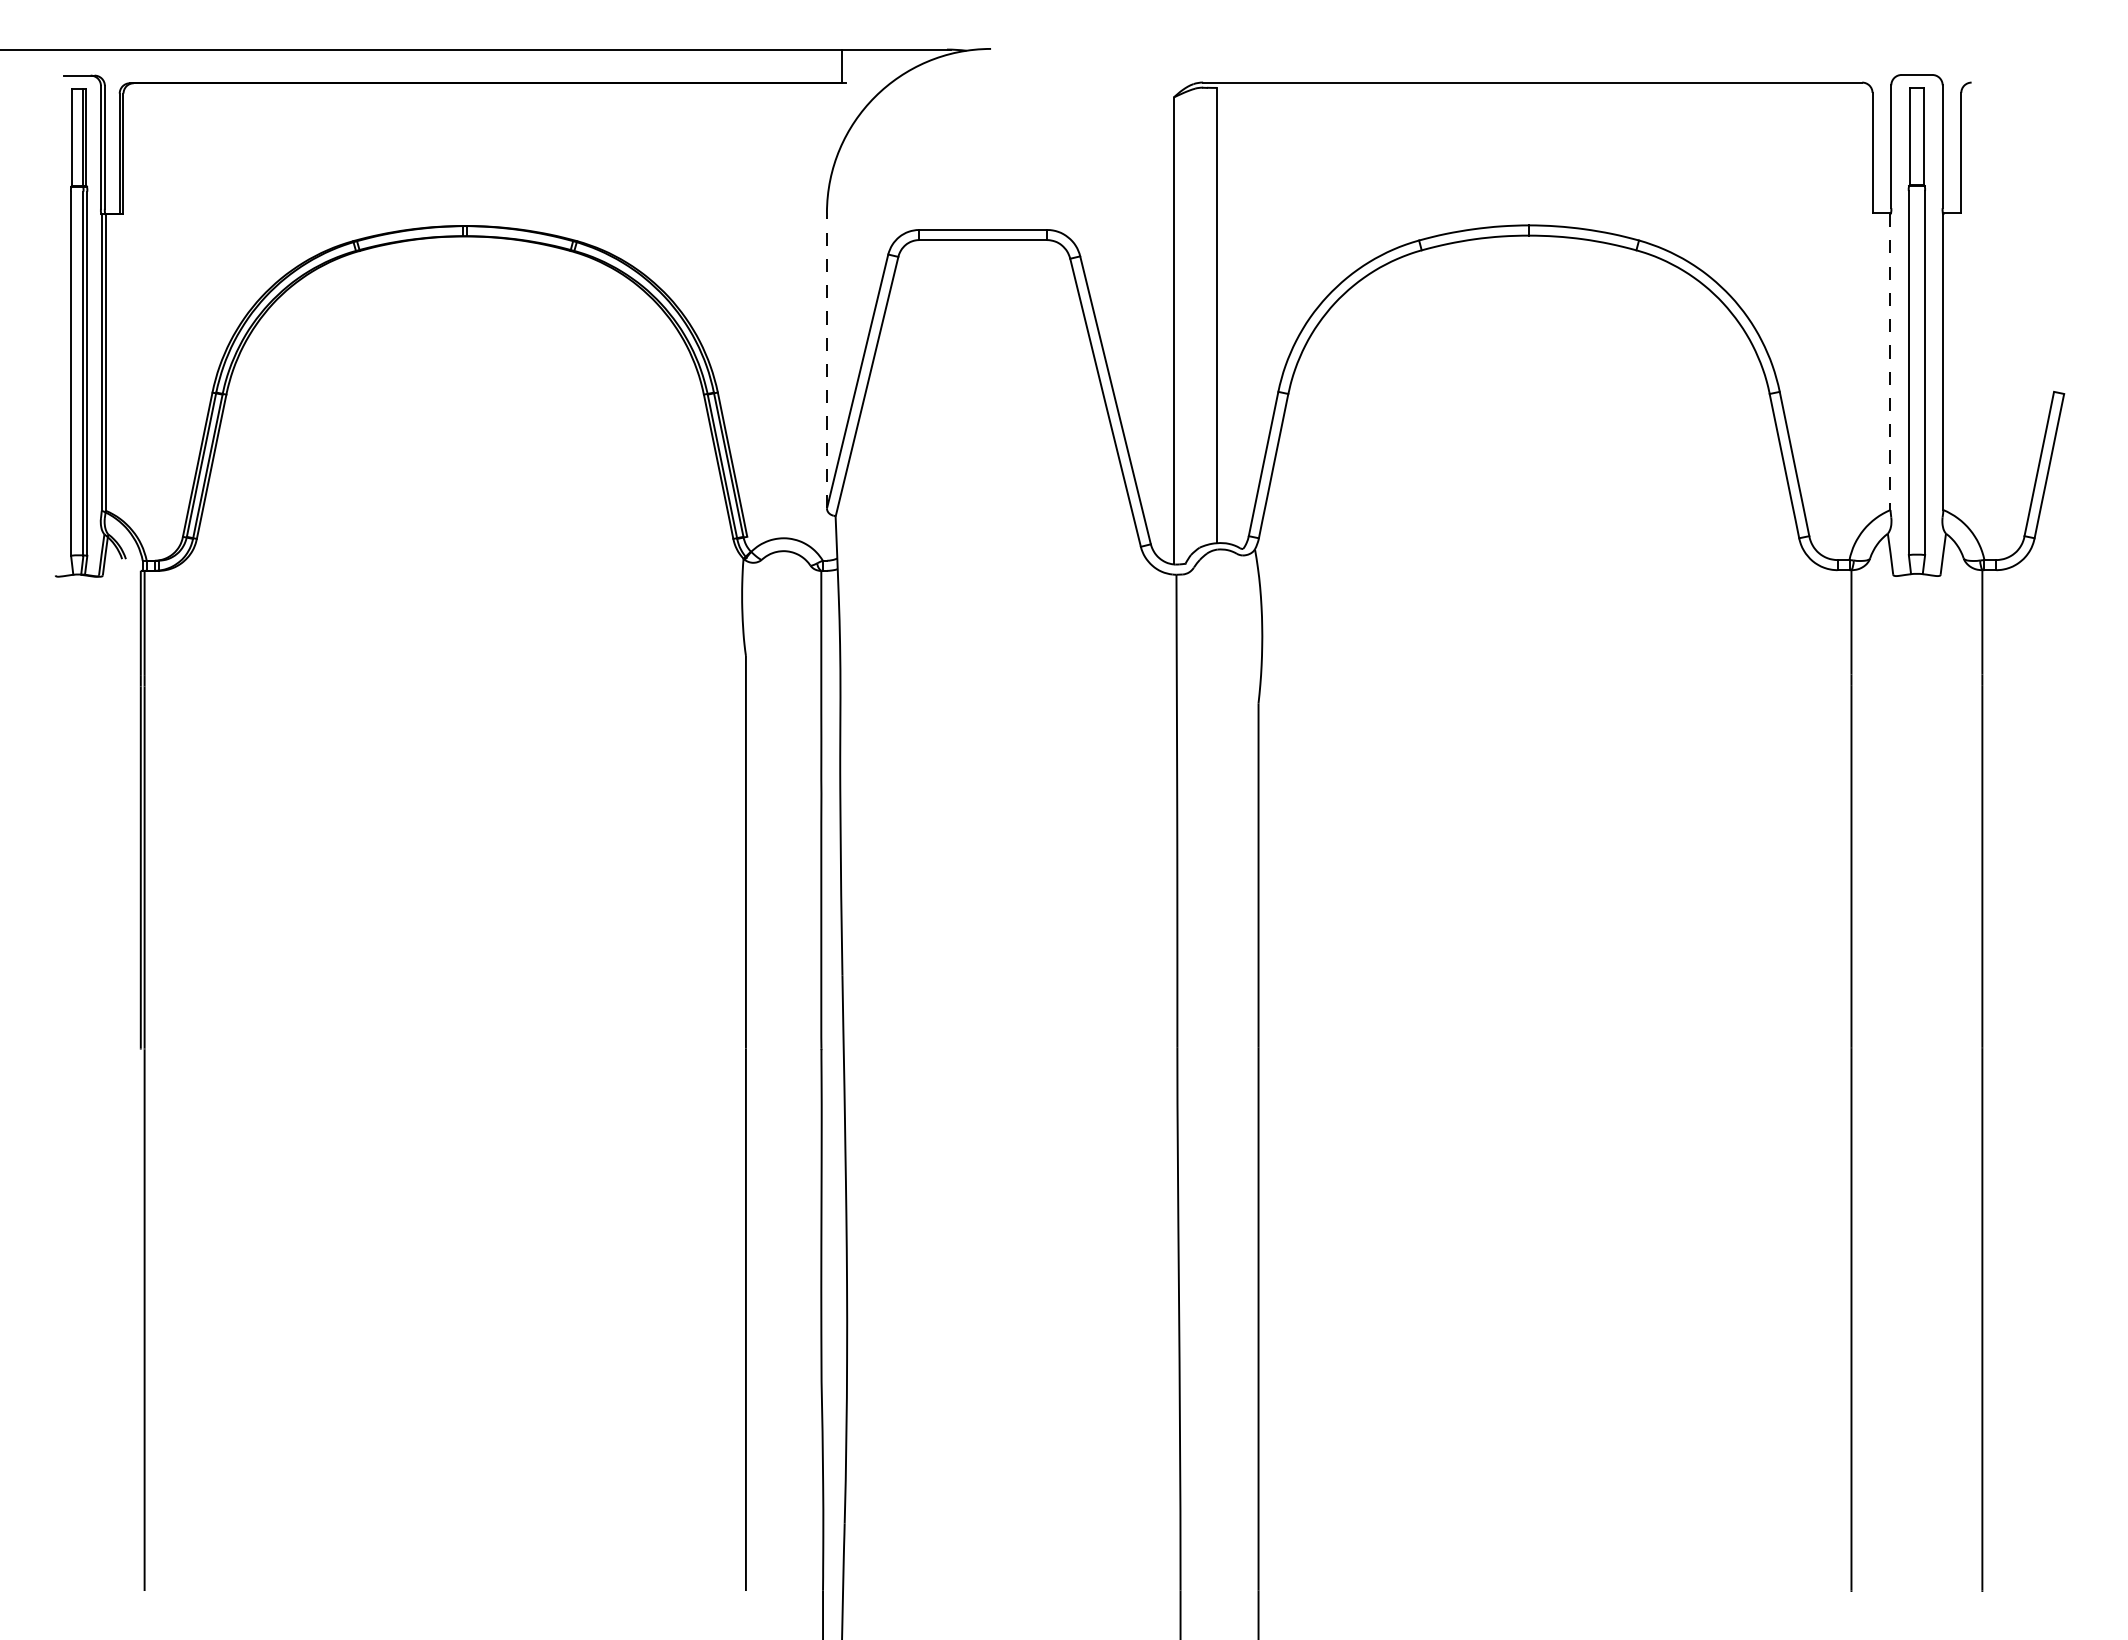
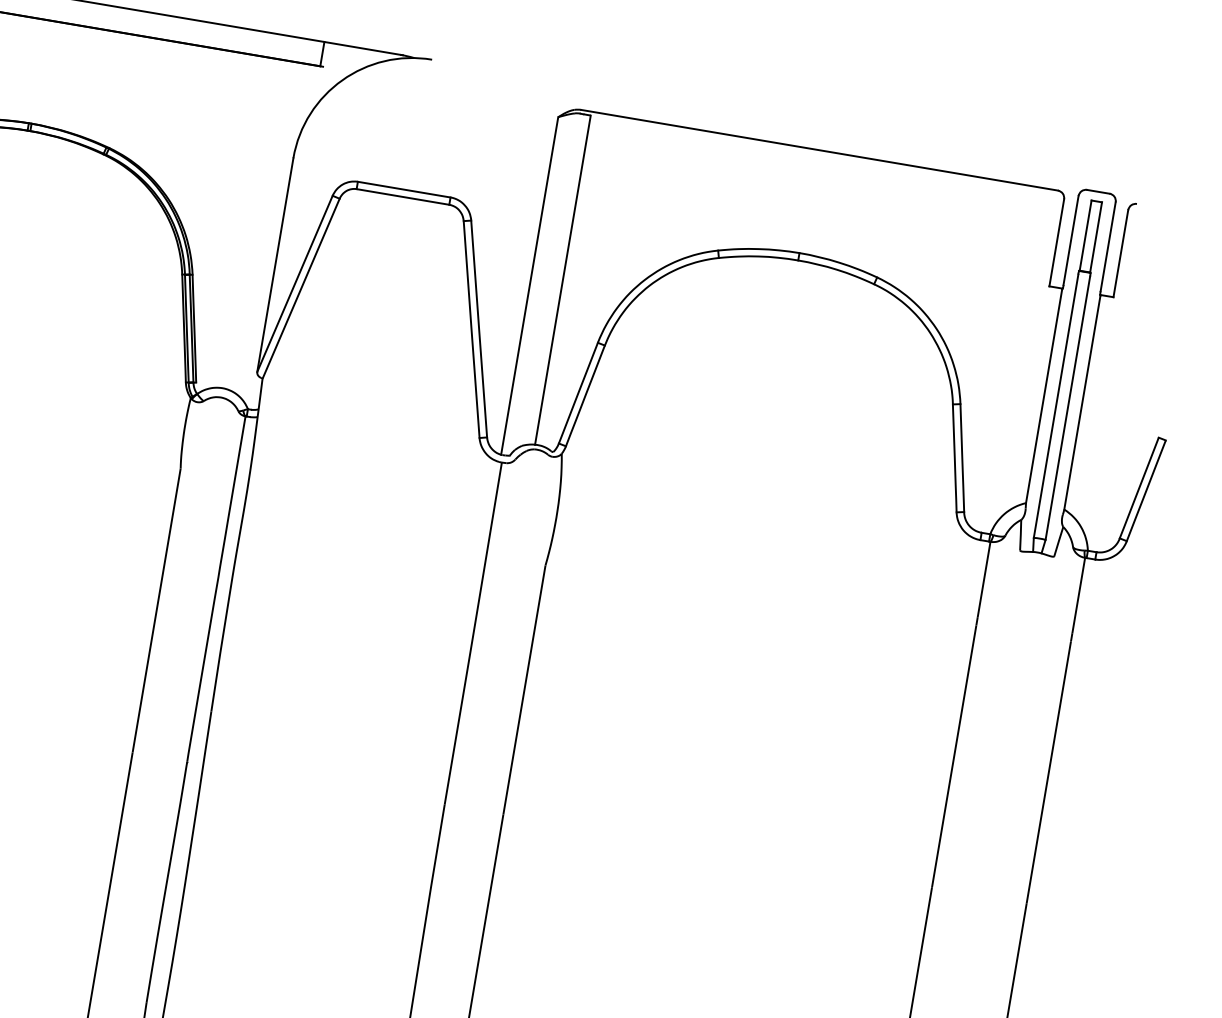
line: (826, 360) -> (275, 264), dashed -> solid
line: (1890, 362) -> (1044, 396), dashed -> solid

